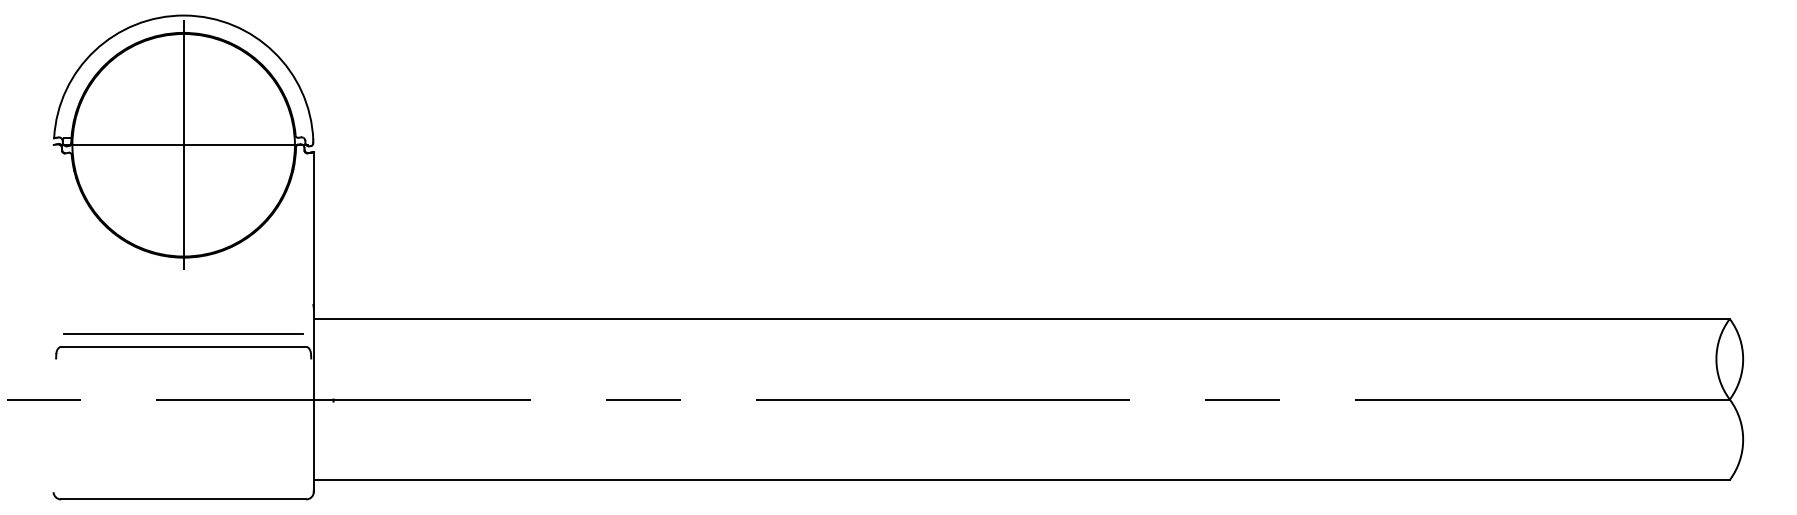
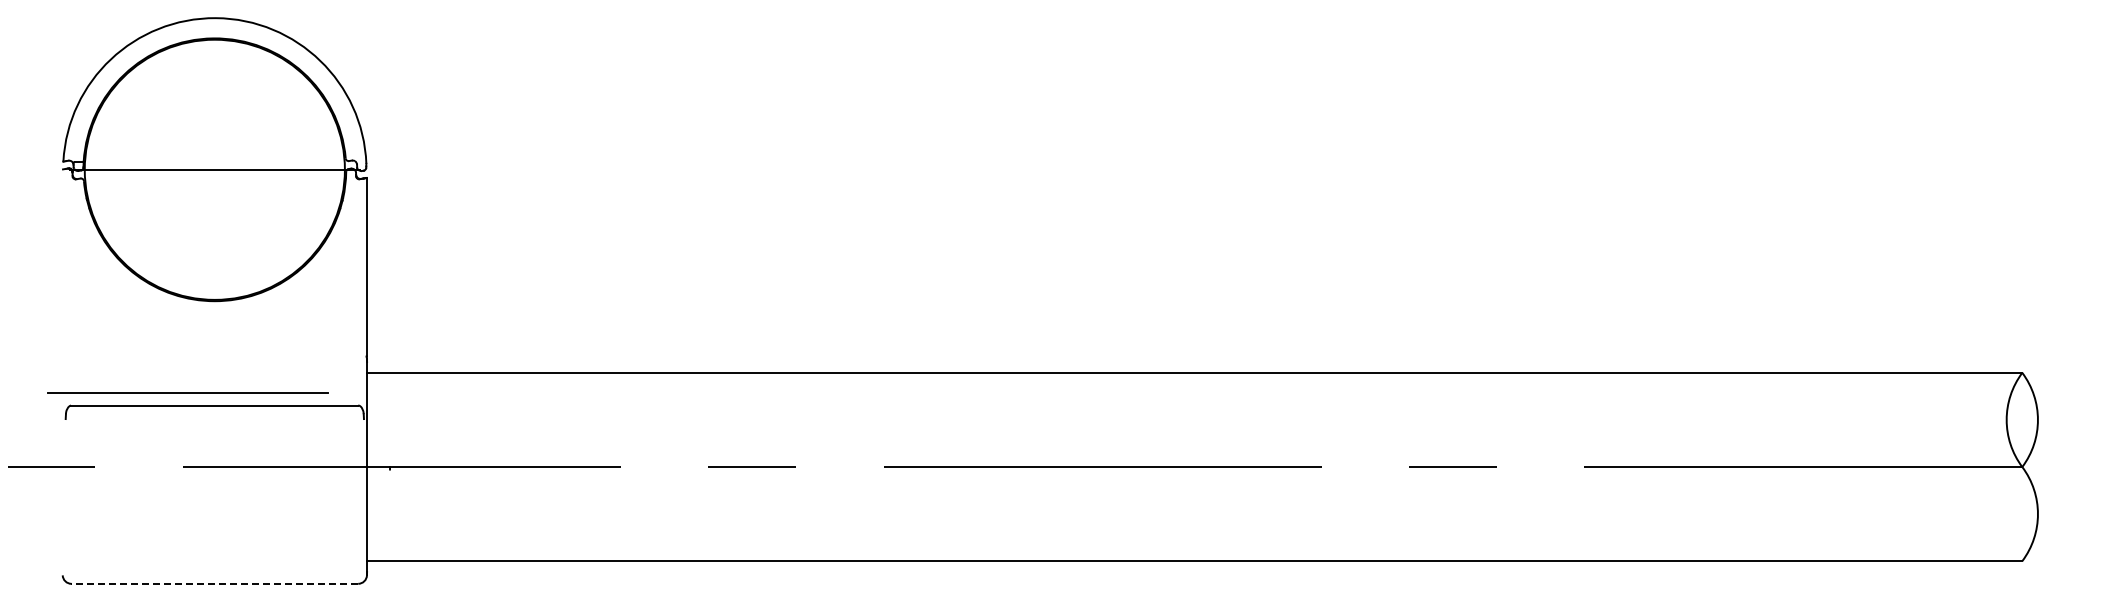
line: (183, 145) -> (214, 169), removed
line: (183, 333) -> (187, 392), moved
line: (183, 499) -> (214, 583), solid -> dashed

